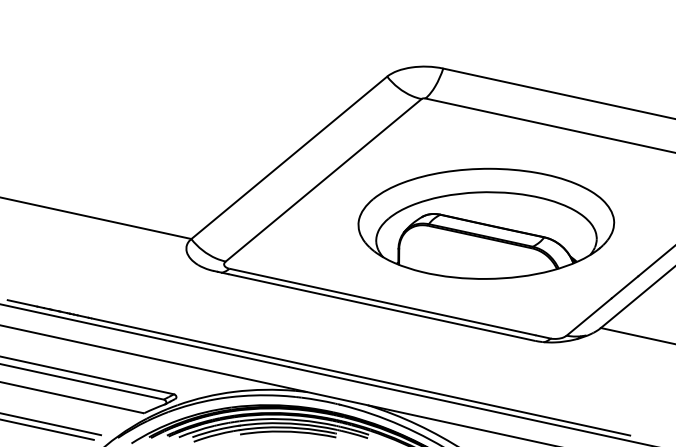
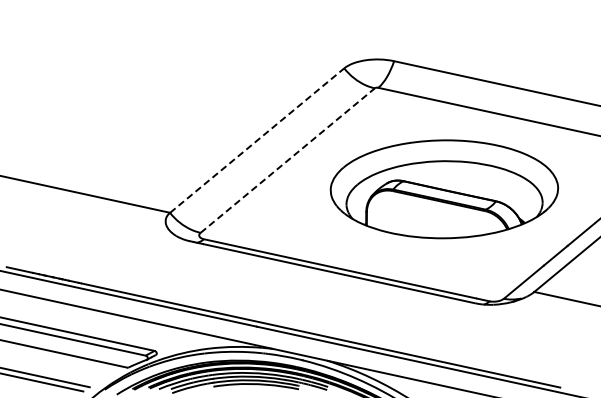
line: (289, 157) -> (257, 140), solid -> dashed
line: (324, 180) -> (288, 160), solid -> dashed
part: (486, 224) -> (444, 189), moved

